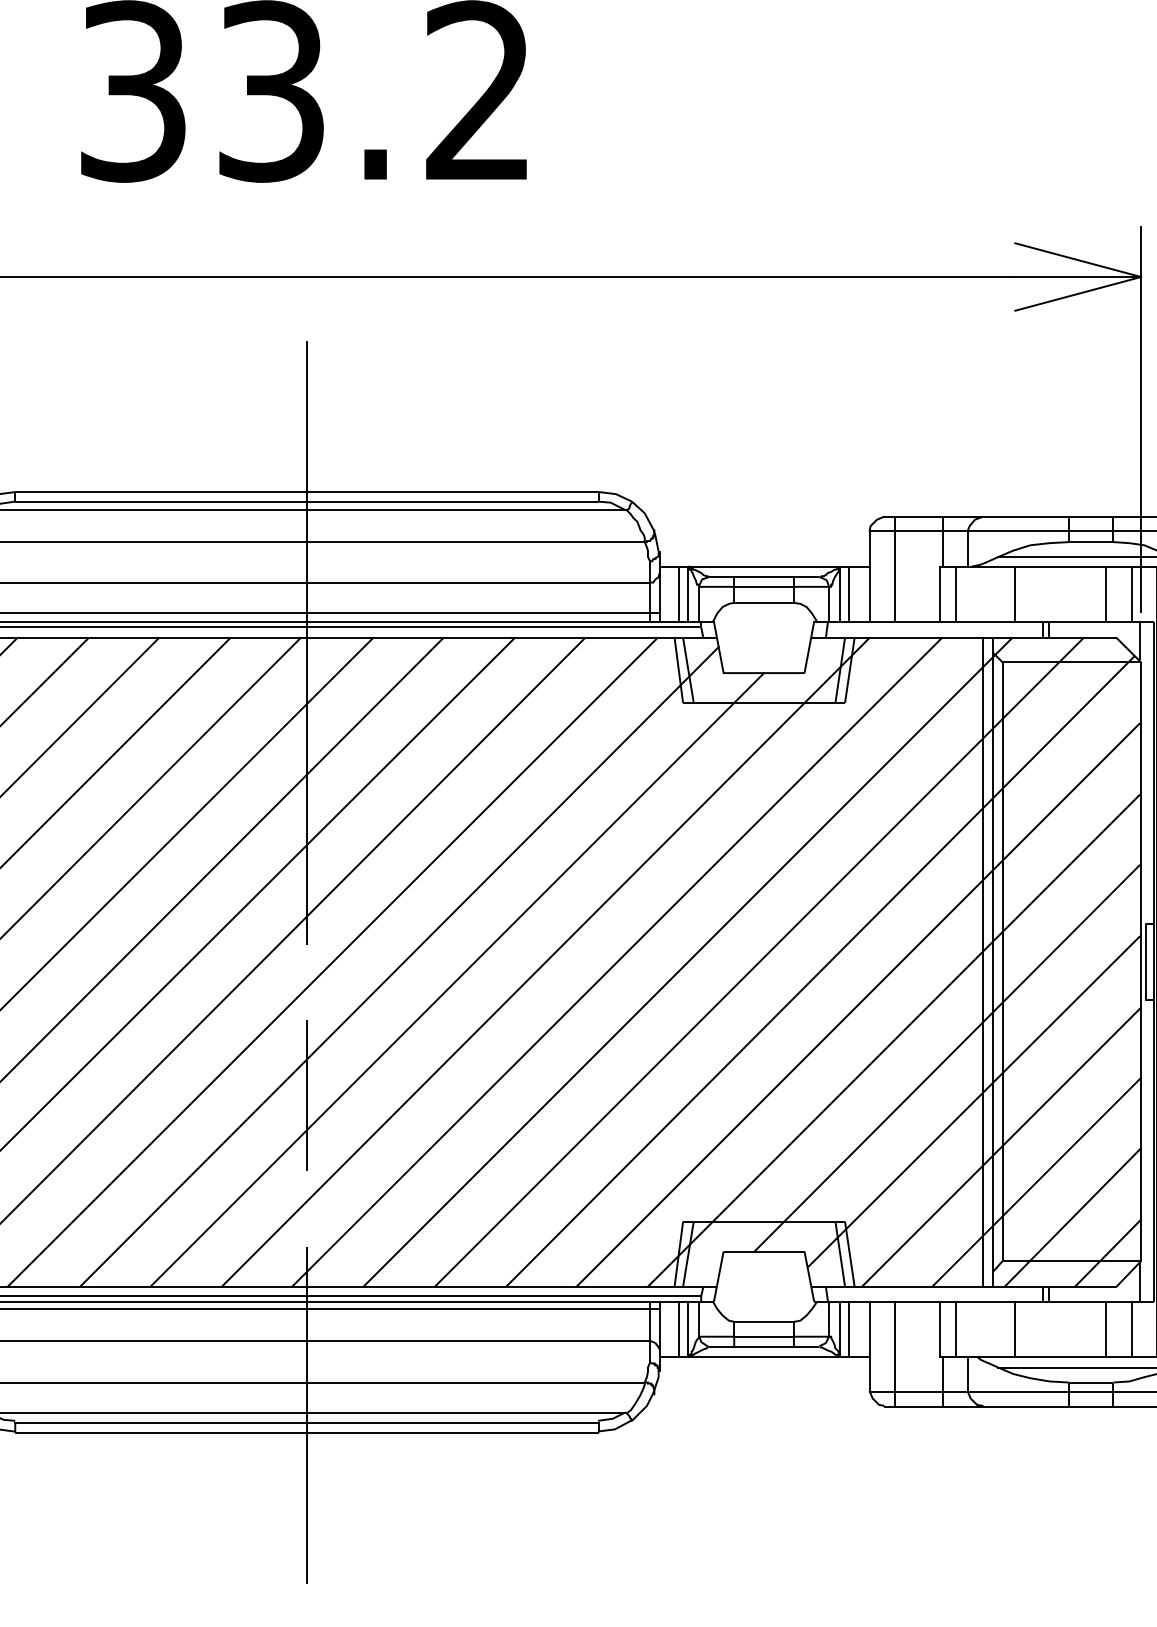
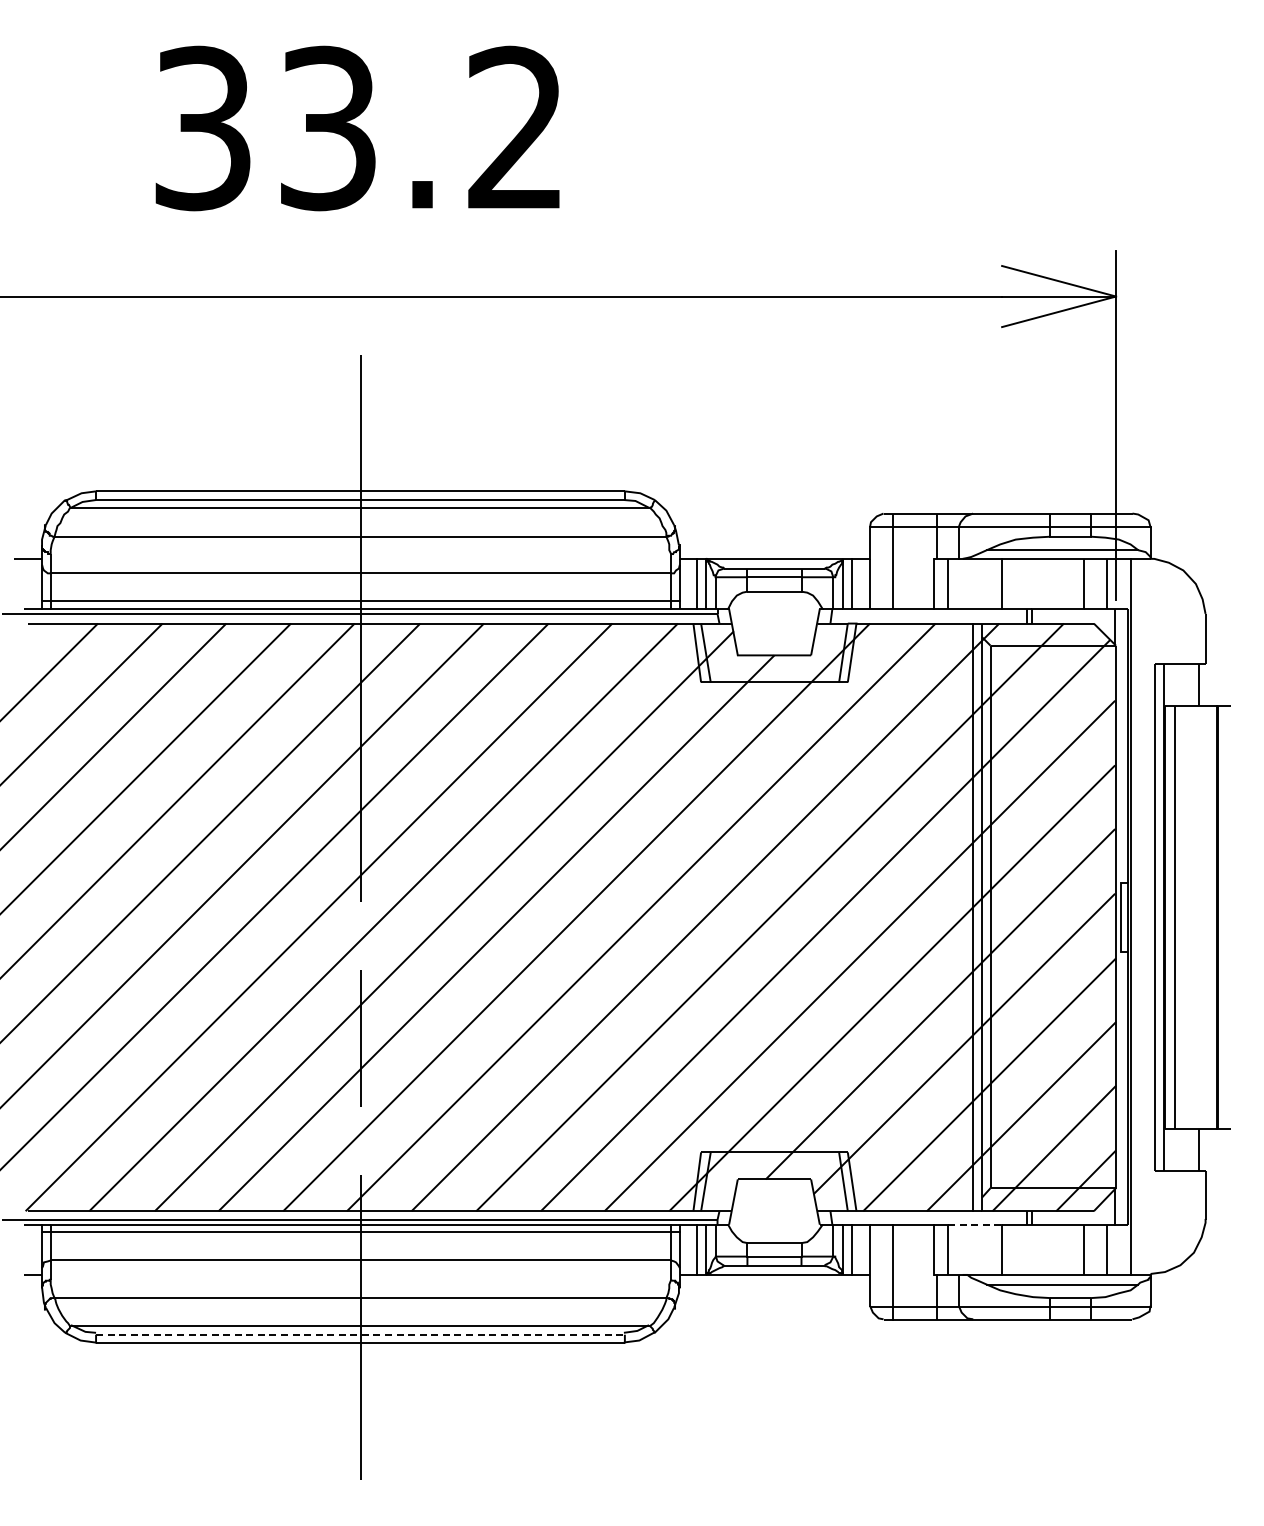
line: (985, 1301) -> (975, 1224), solid -> dashed
line: (307, 1422) -> (360, 1334), solid -> dashed

